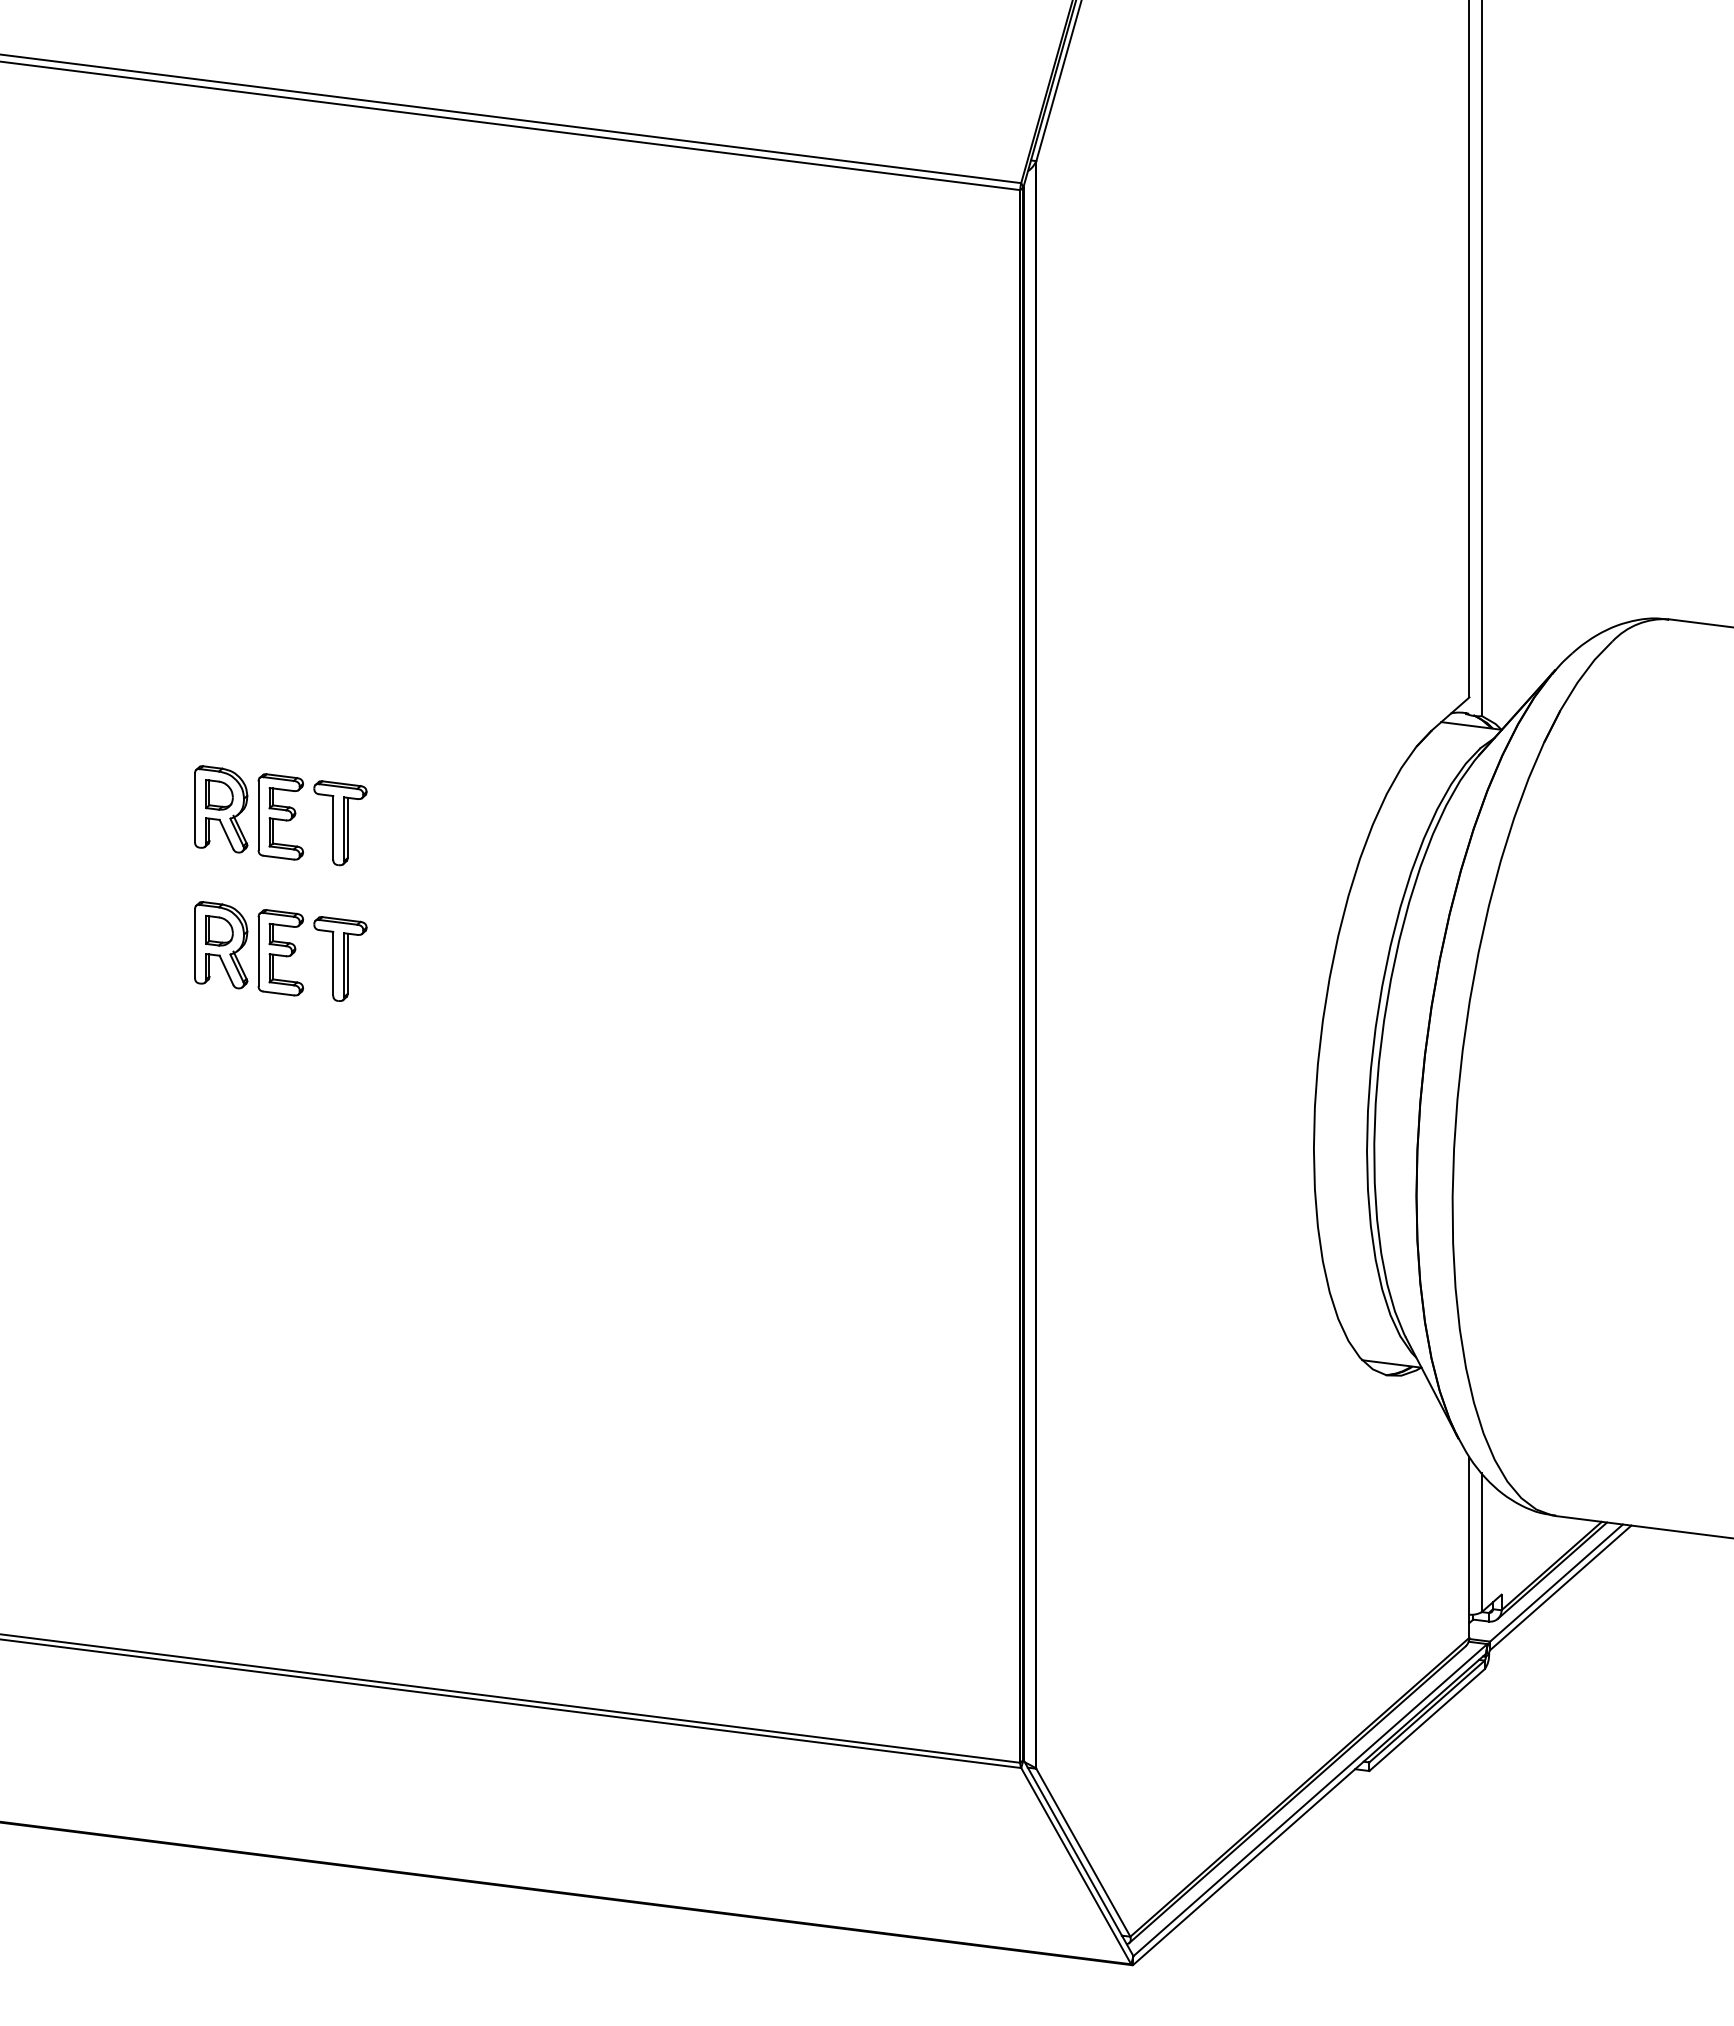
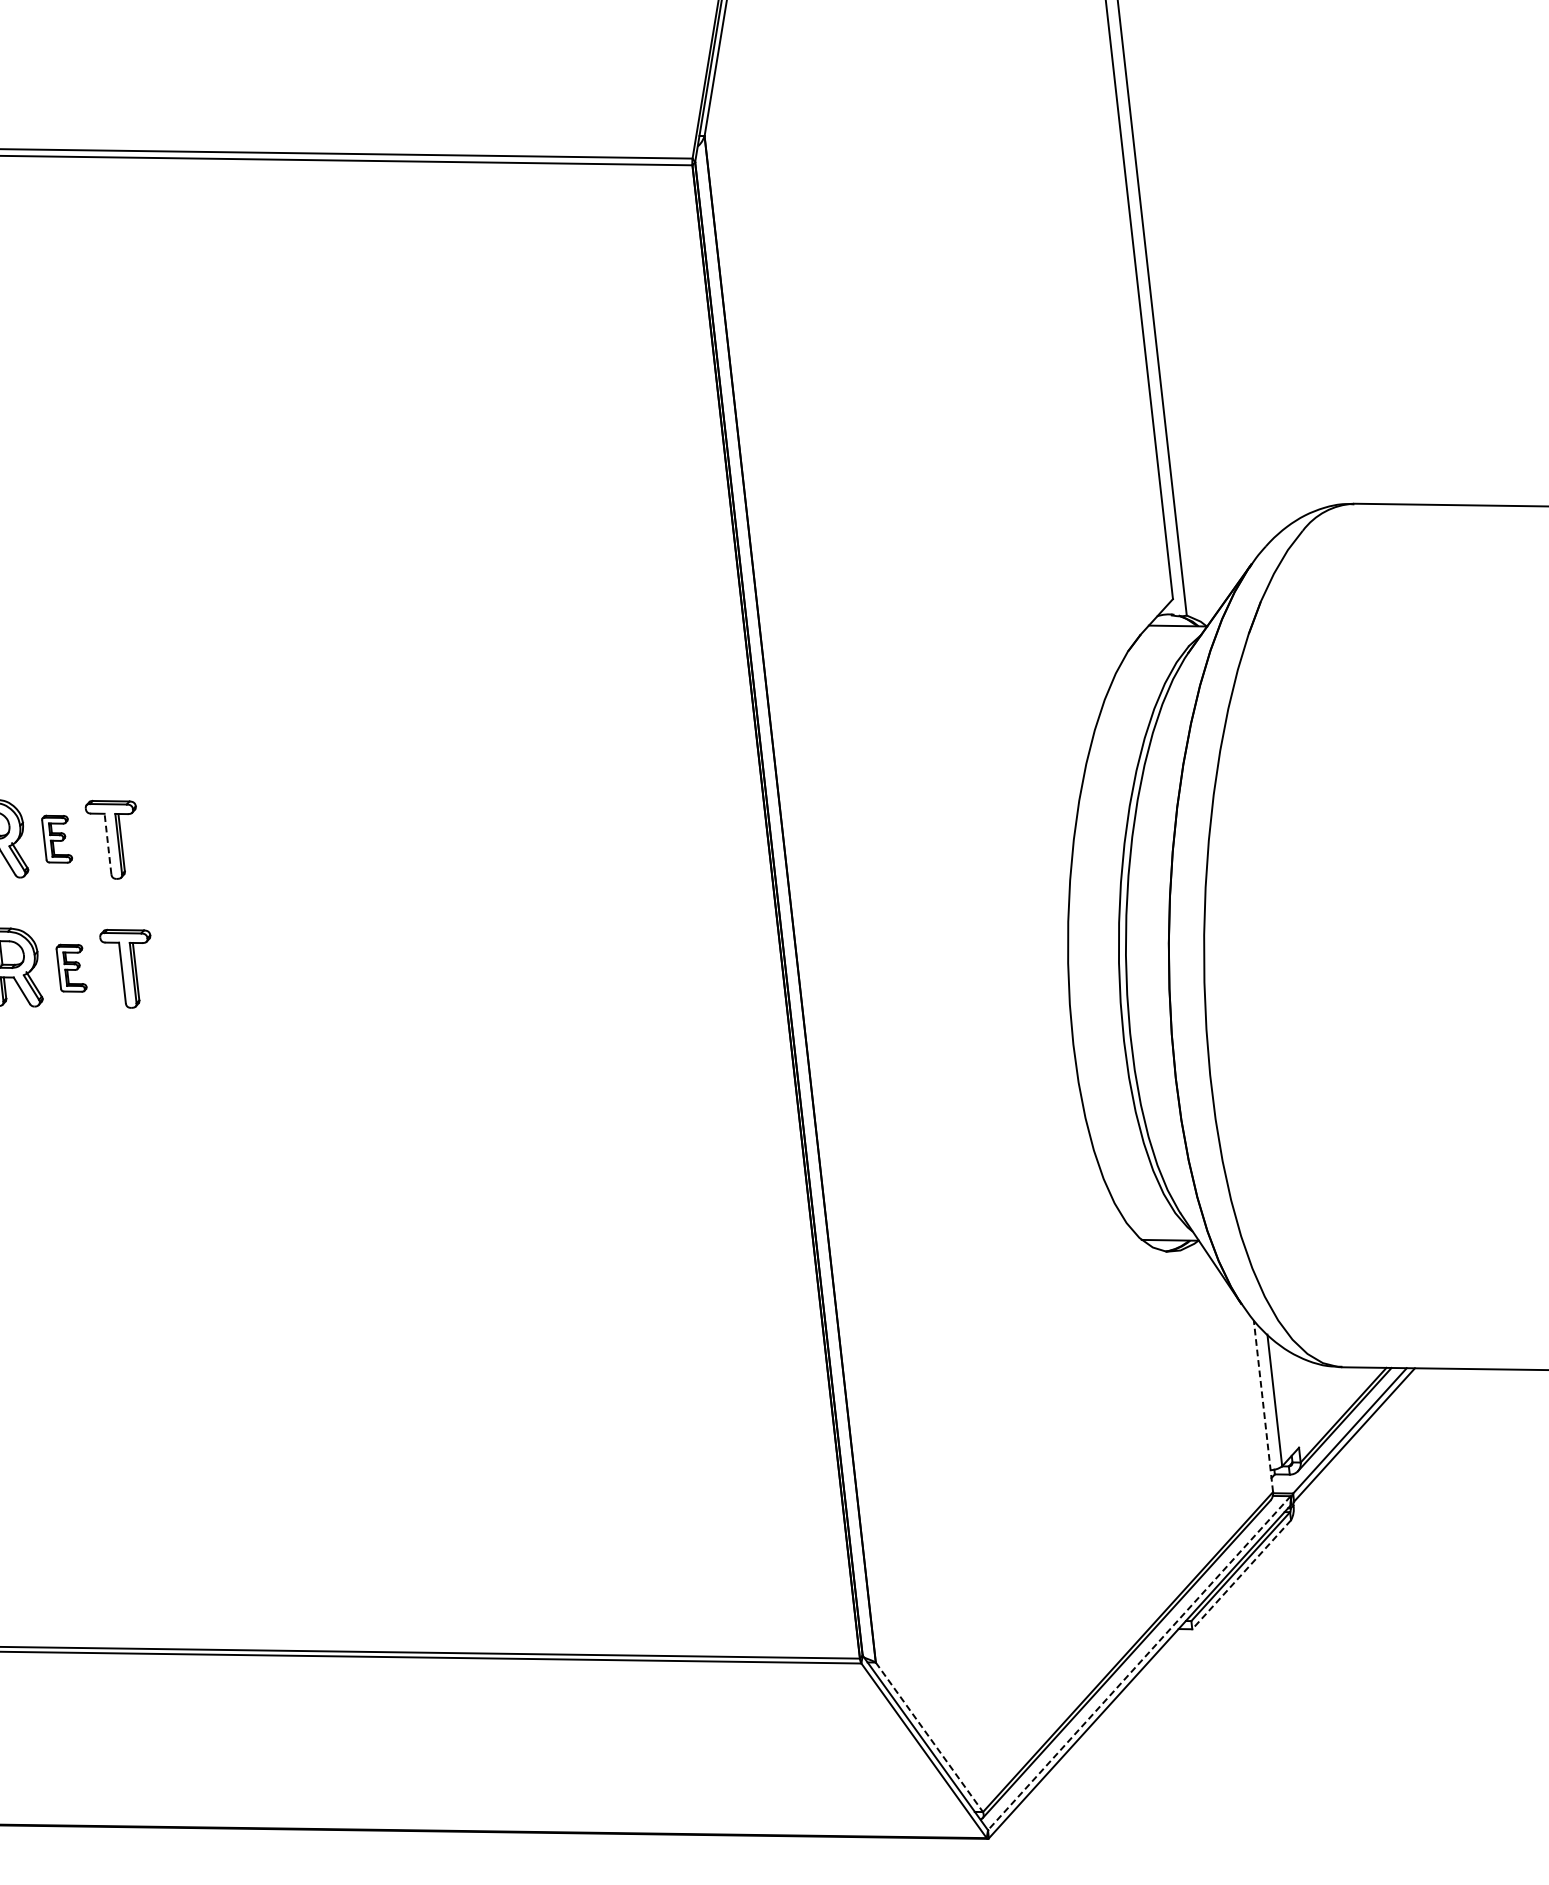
part: (280, 816) -> (56, 838), size x0.6
line: (333, 827) -> (108, 843), solid -> dashed
part: (280, 952) -> (71, 968), size x0.6
line: (1469, 1546) -> (1263, 1405), solid -> dashed
line: (1427, 1720) -> (1242, 1575), solid -> dashed
line: (1310, 1800) -> (1139, 1663), solid -> dashed
line: (1083, 1853) -> (929, 1738), solid -> dashed

